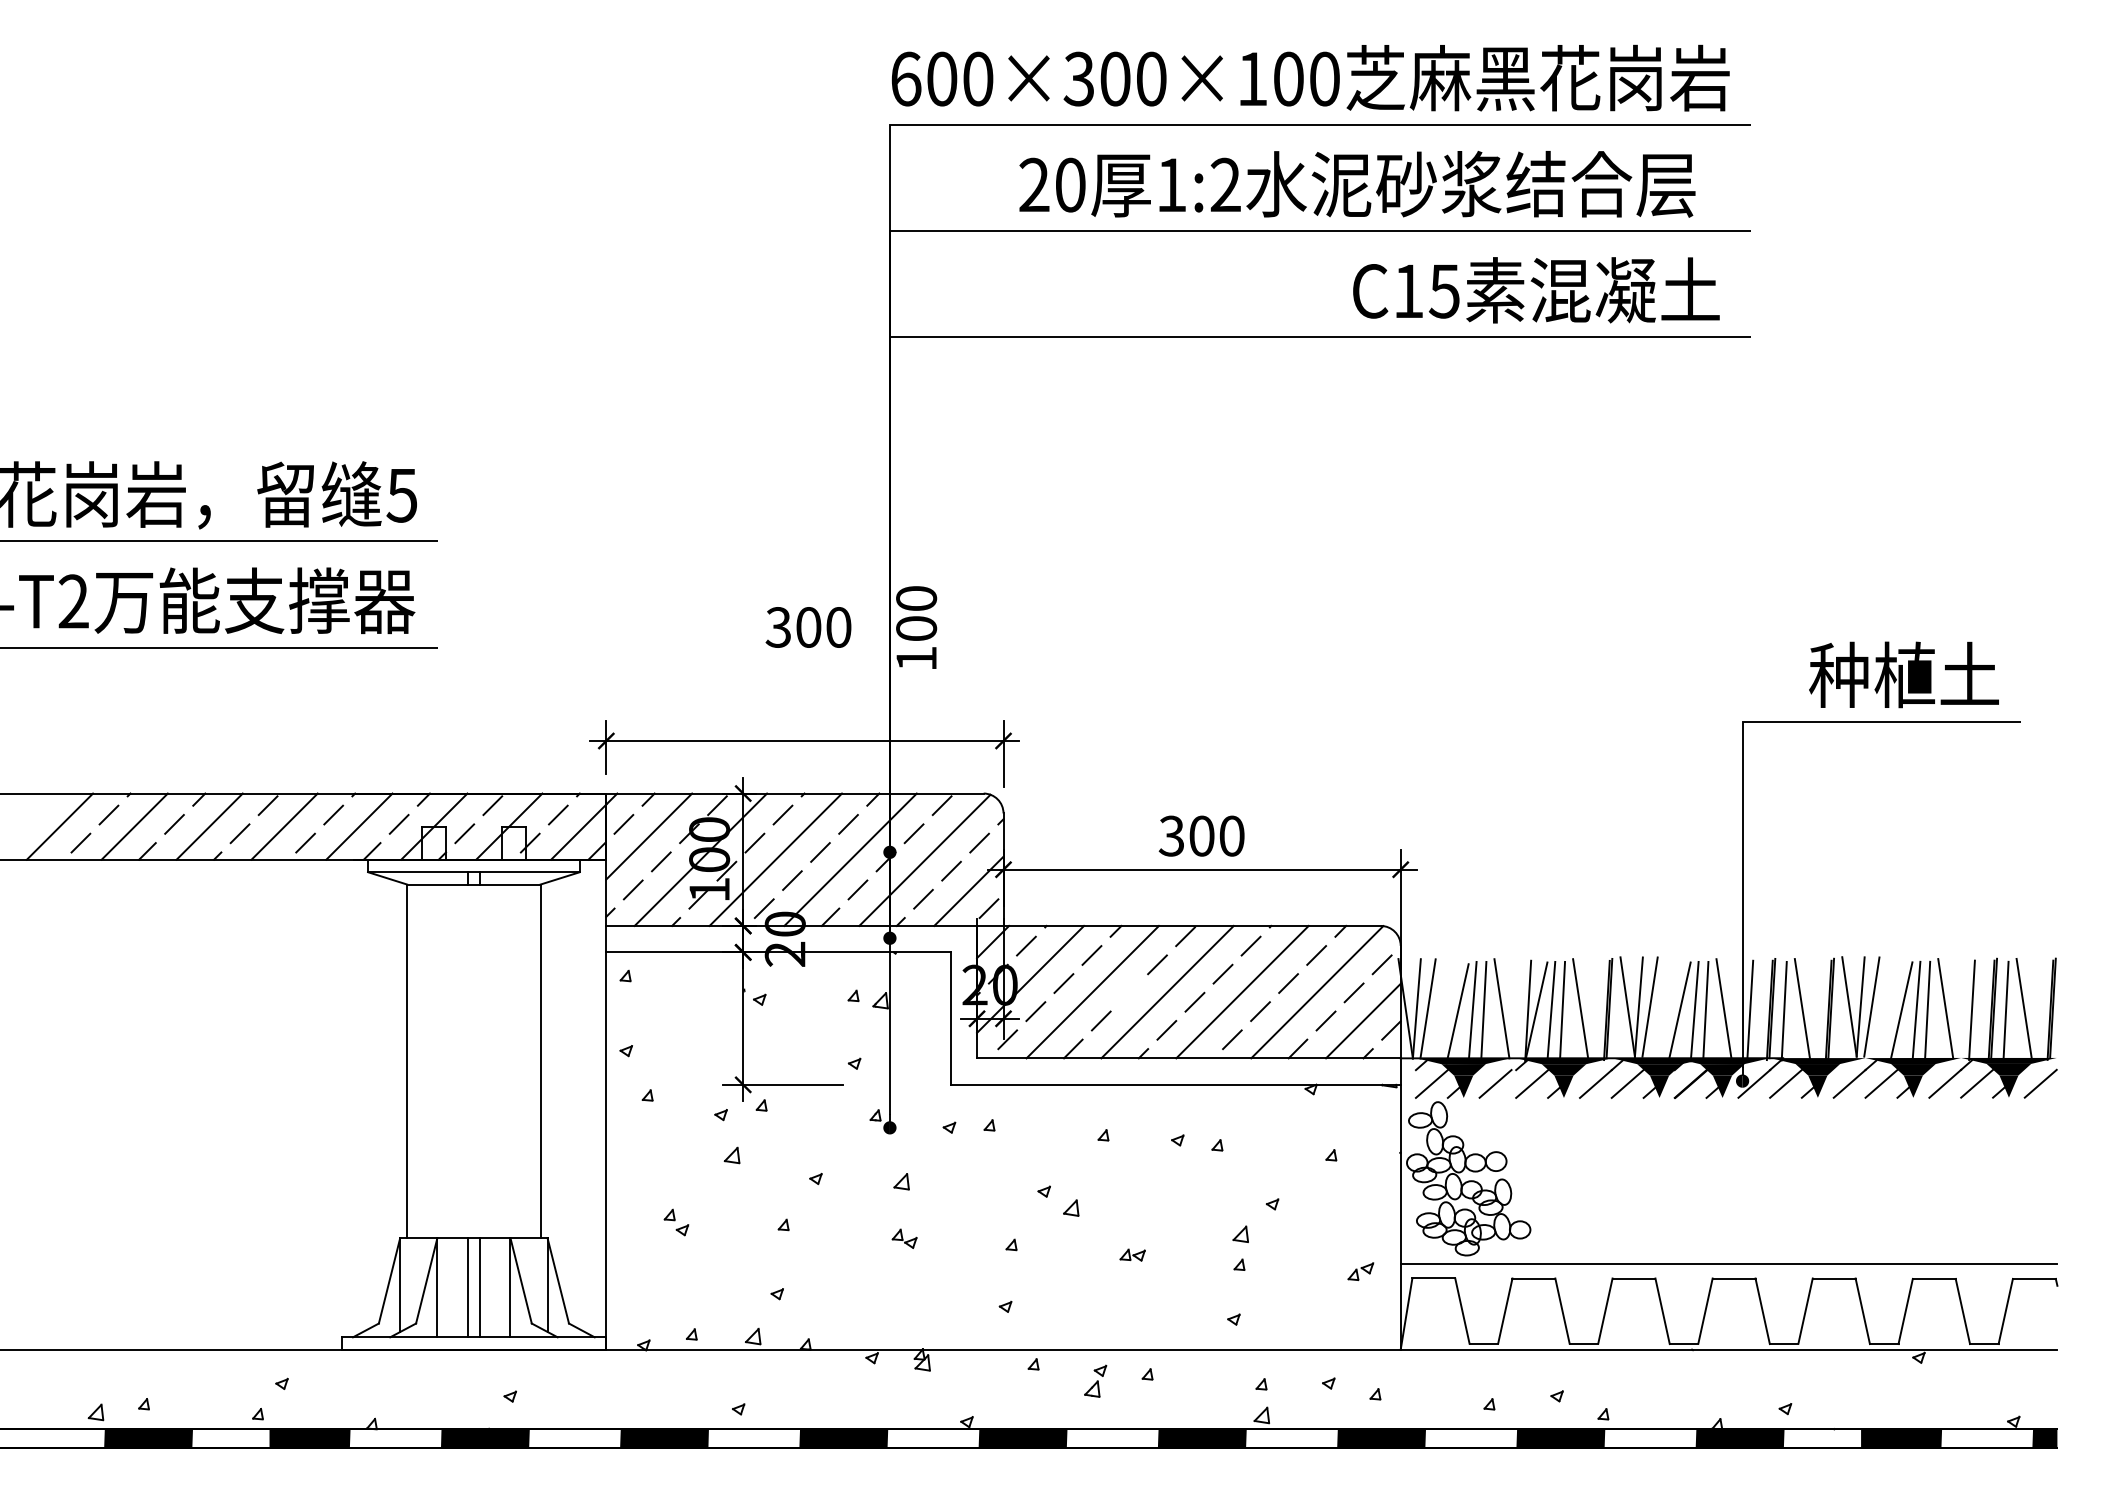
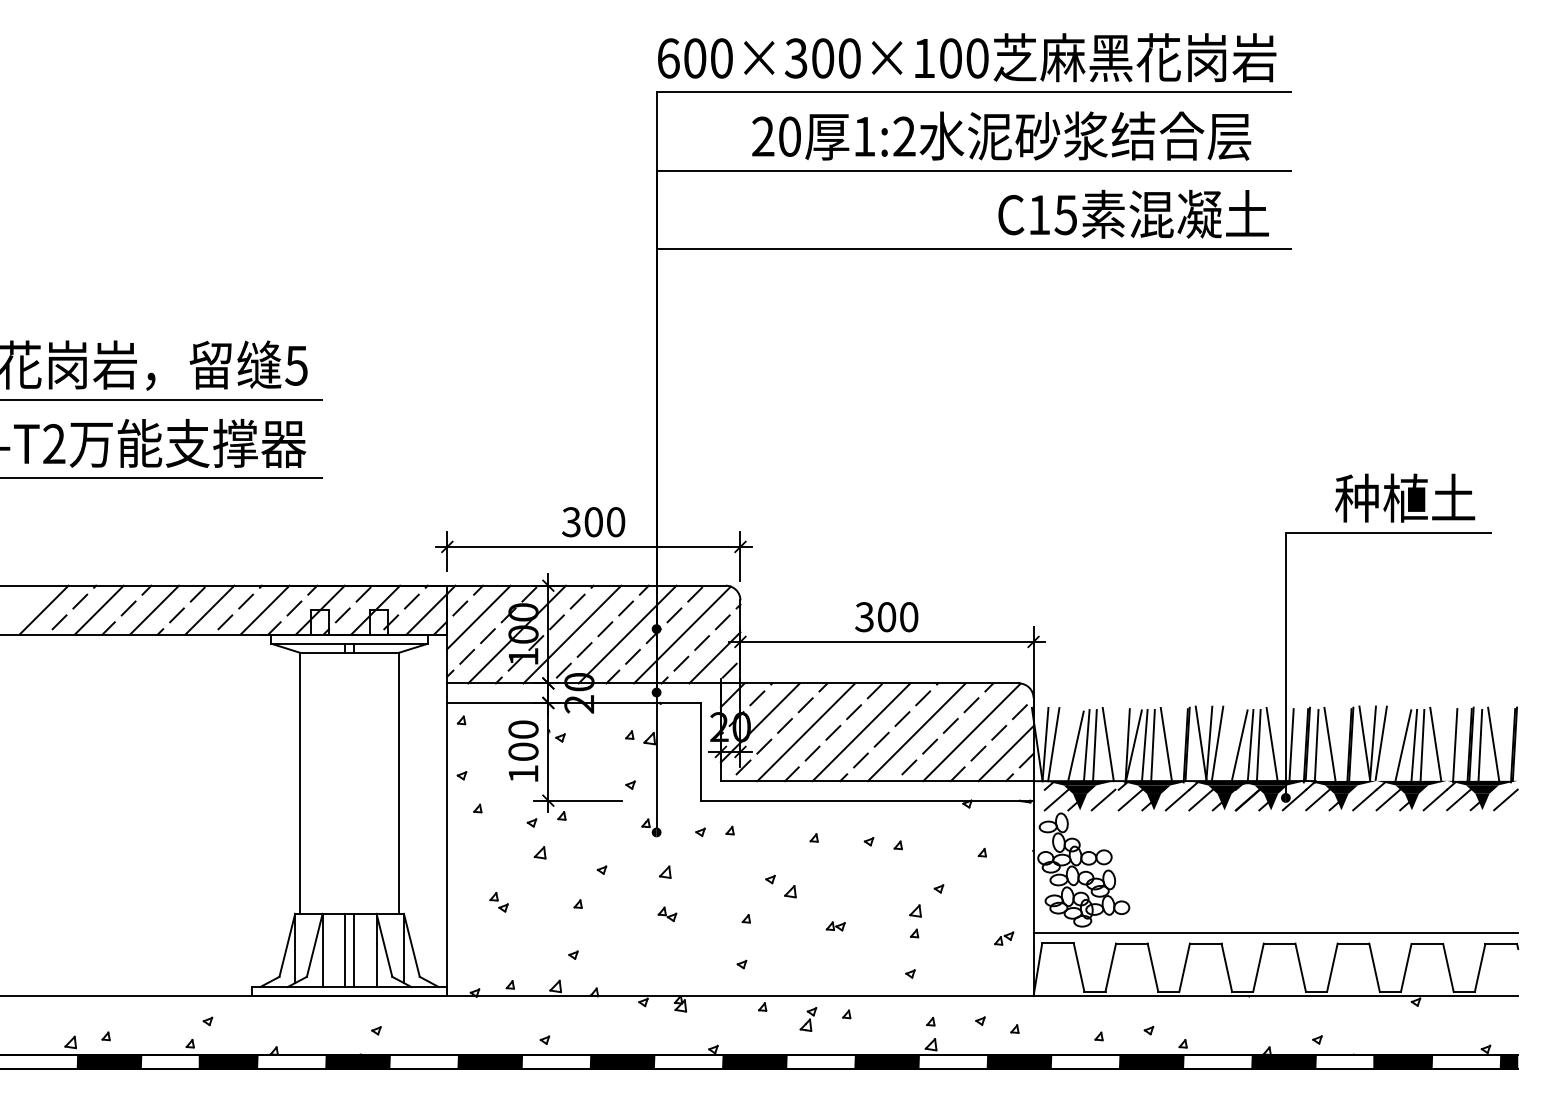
text: (808, 627) -> (593, 522), moved
text: (916, 627) -> (523, 750), moved
line: (1129, 992) -> (833, 732), added

